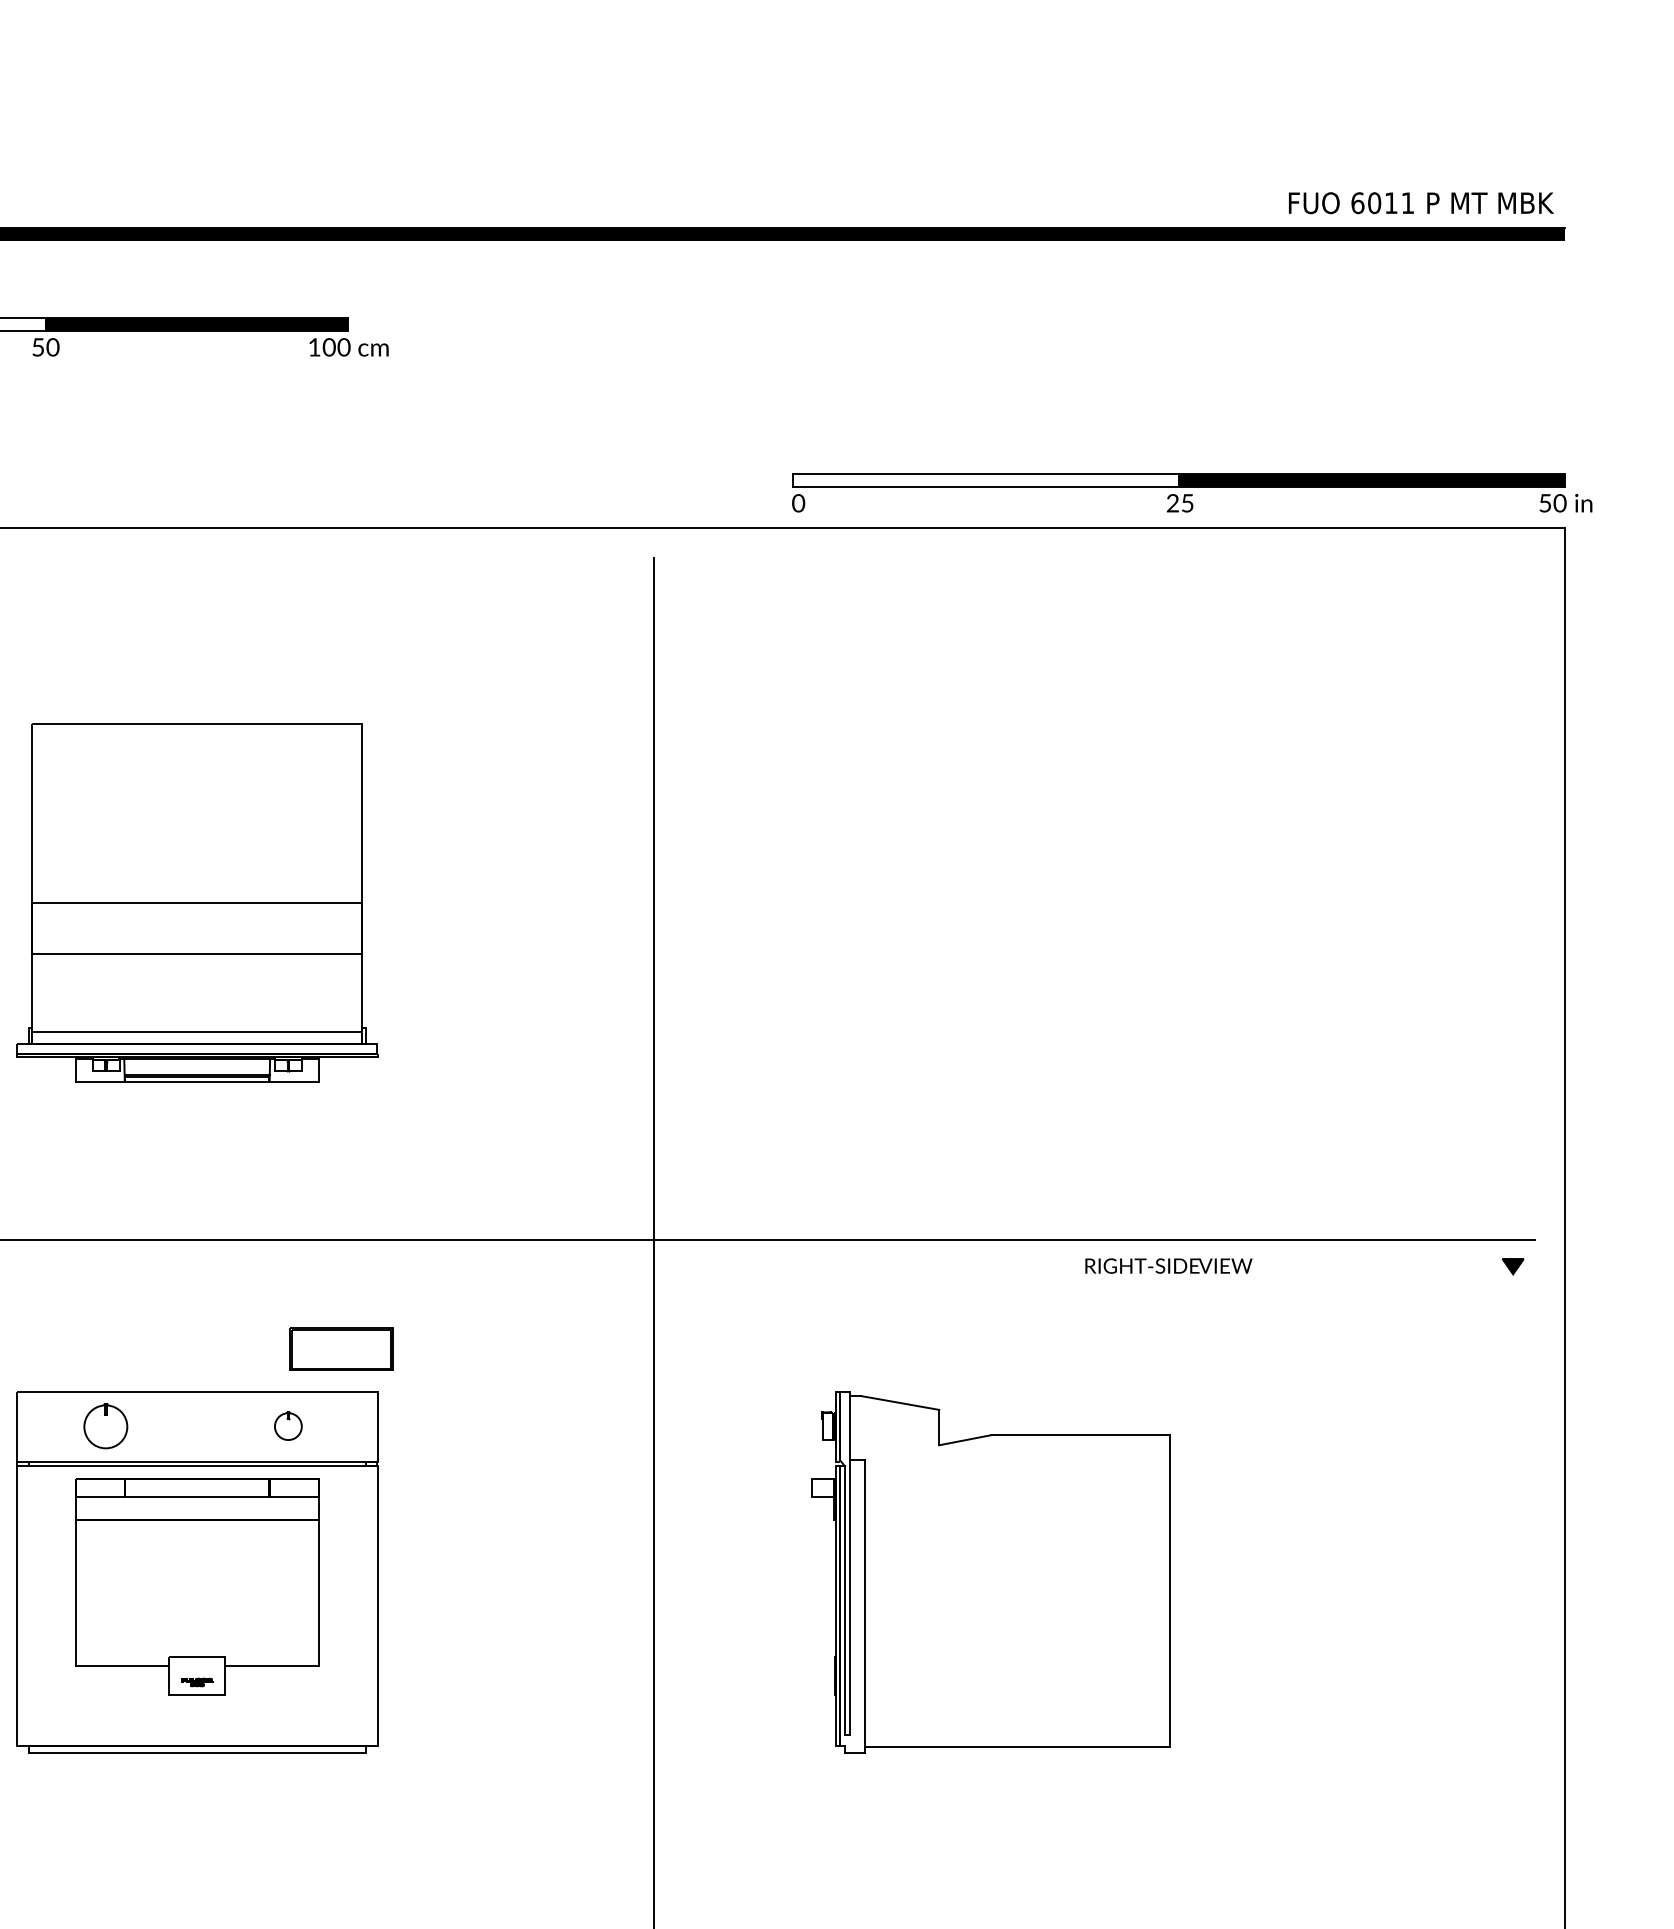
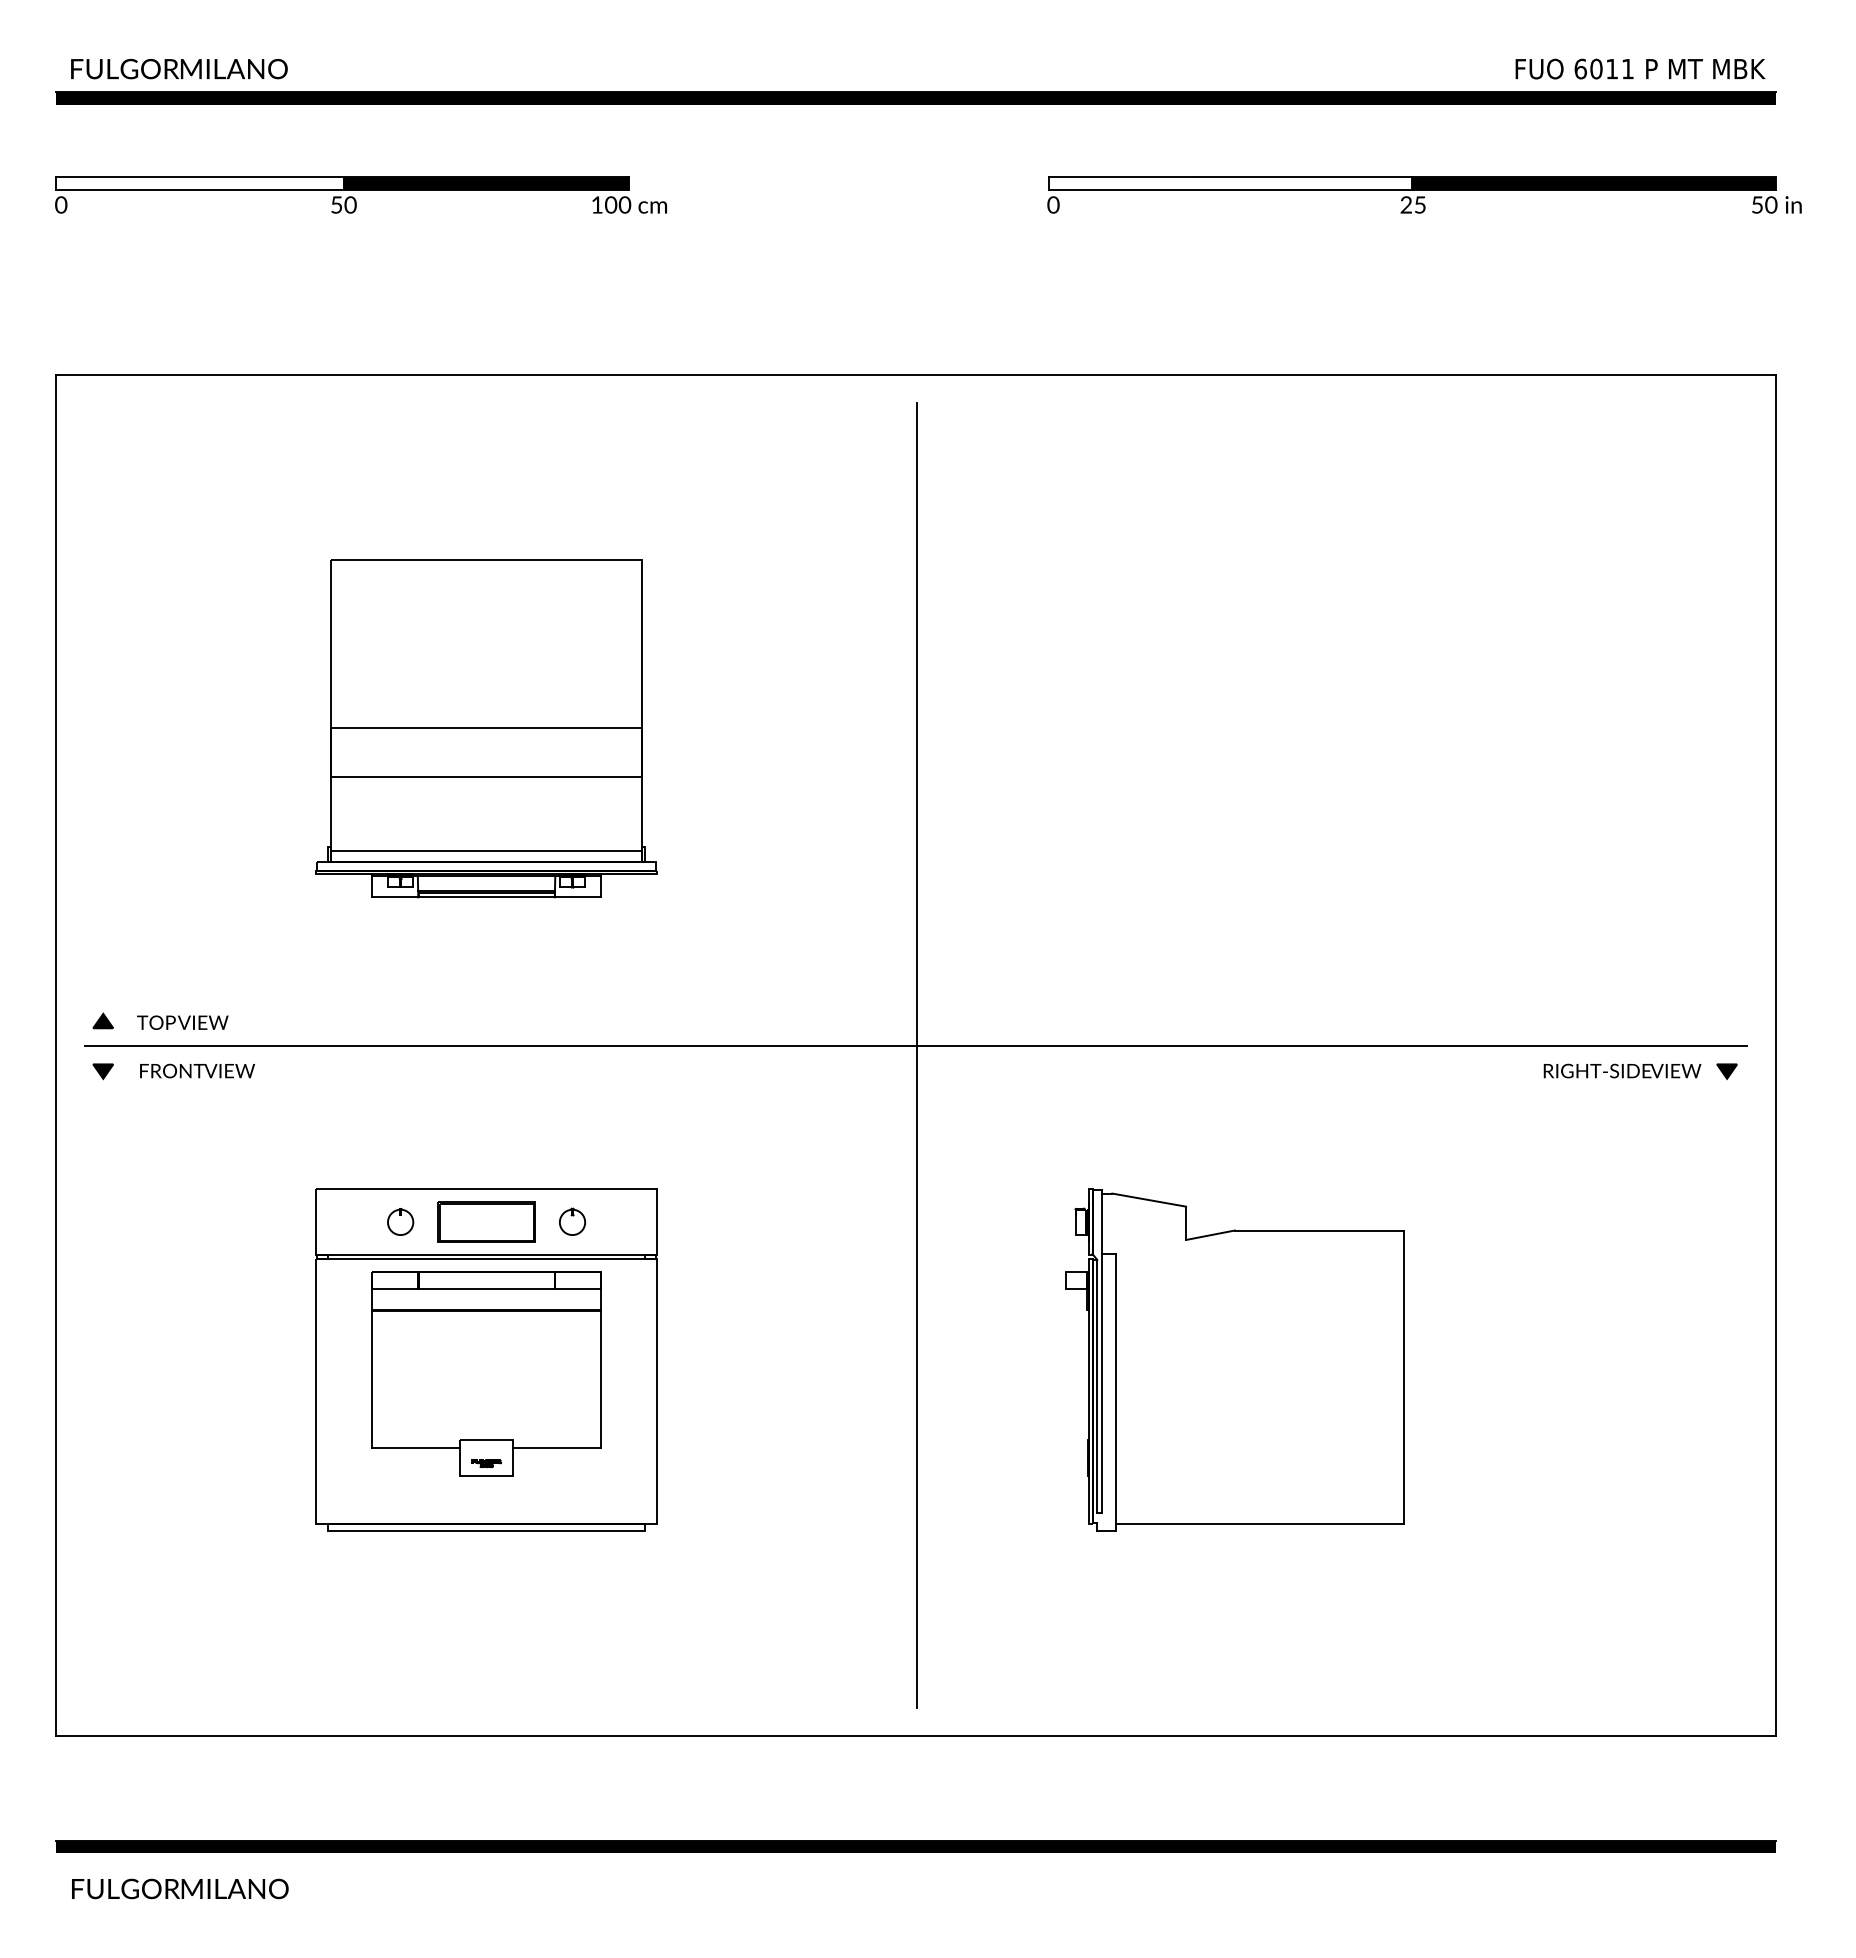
part: (1192, 492) -> (1424, 194), moved
text: (1168, 1265) -> (1622, 1070), moved
part: (341, 1348) -> (486, 1221), moved
part: (105, 1425) -> (400, 1221), size x0.62

